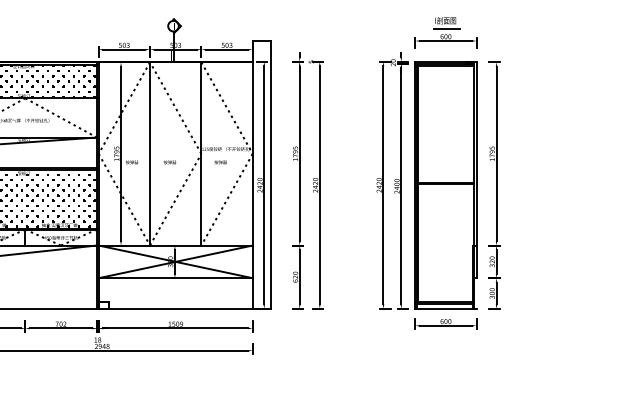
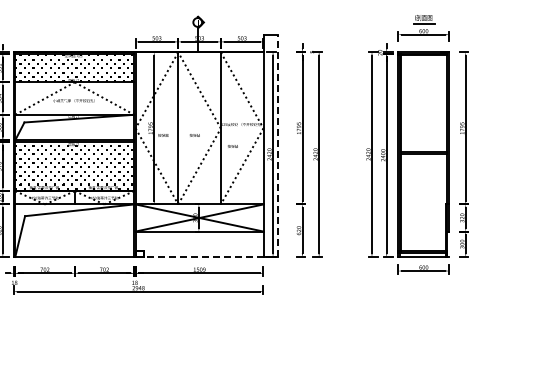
text: (220, 162) -> (232, 146), moved
line: (270, 175) -> (278, 146), solid -> dashed
line: (175, 308) -> (199, 256), solid -> dashed

